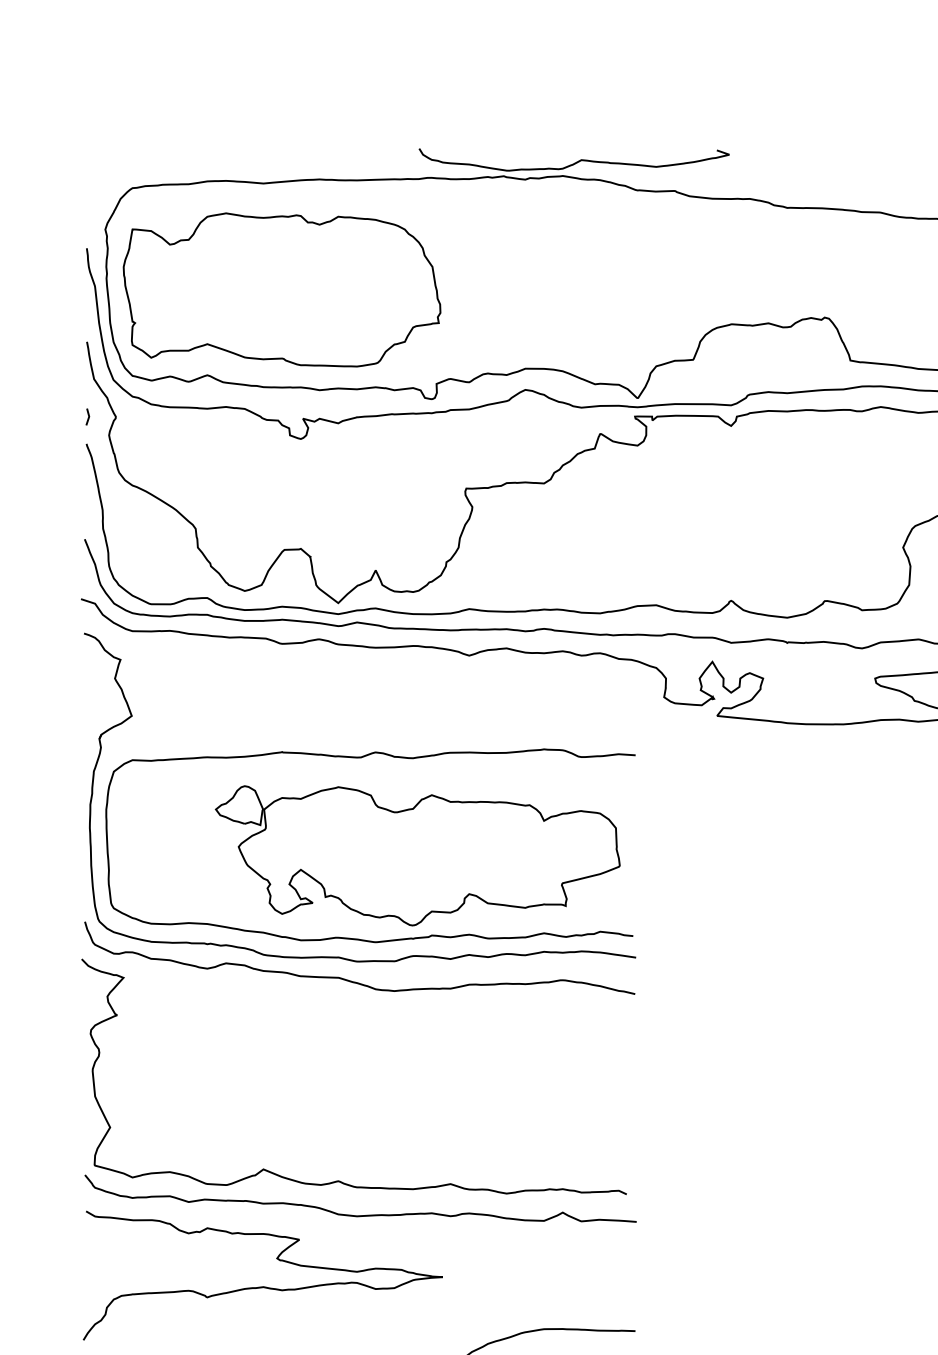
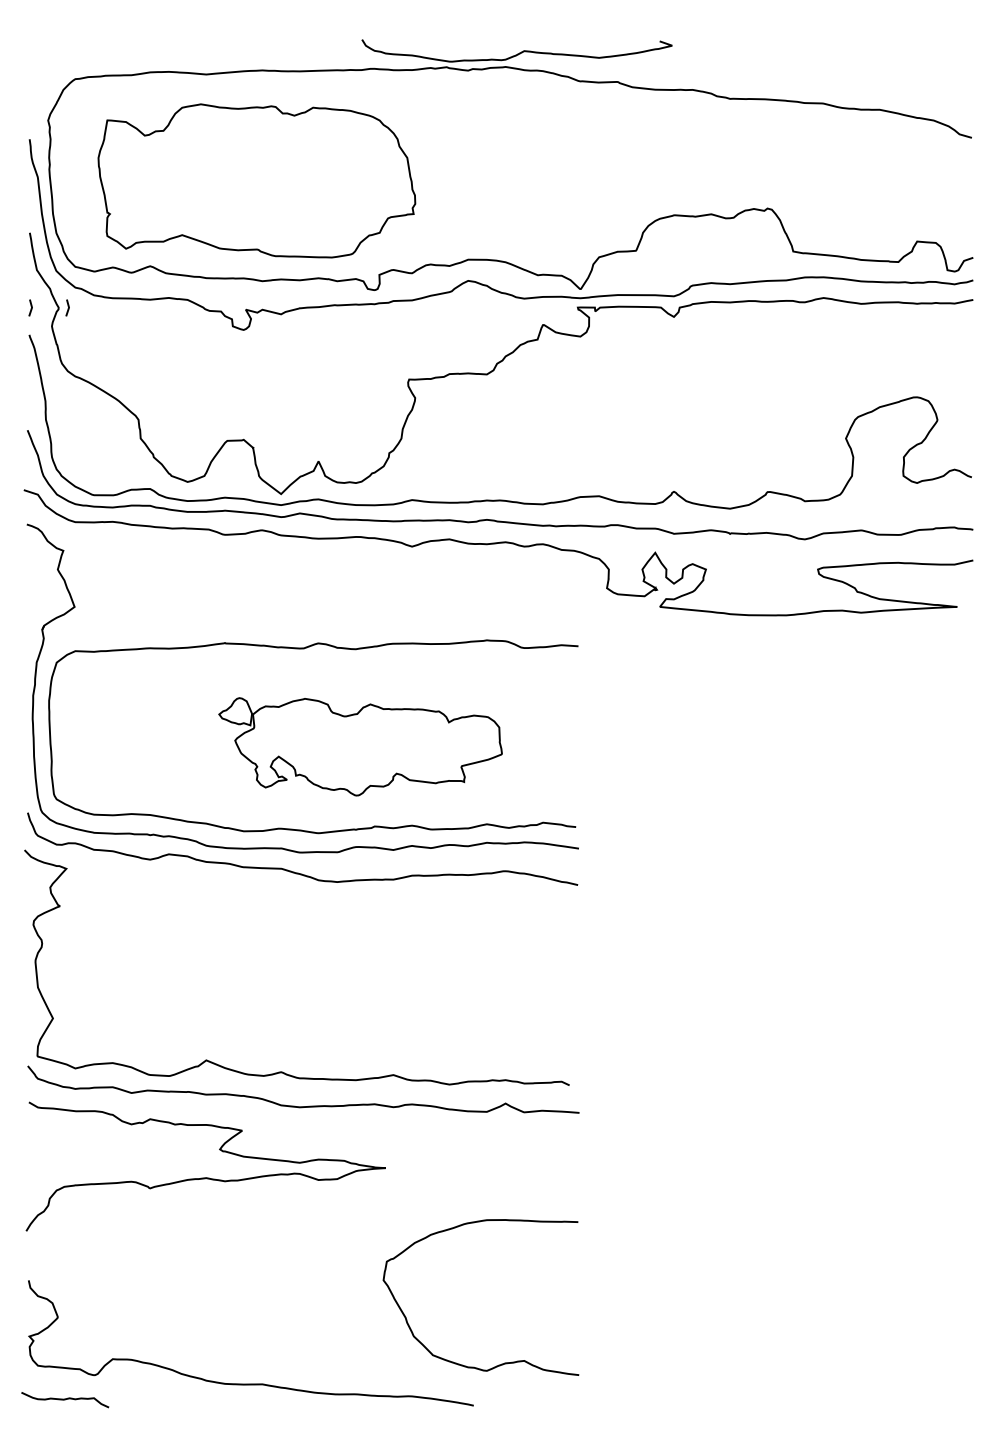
part: (281, 289) -> (256, 180), moved
line: (124, 415) -> (67, 306), added
part: (417, 855) -> (360, 746), size x0.7

